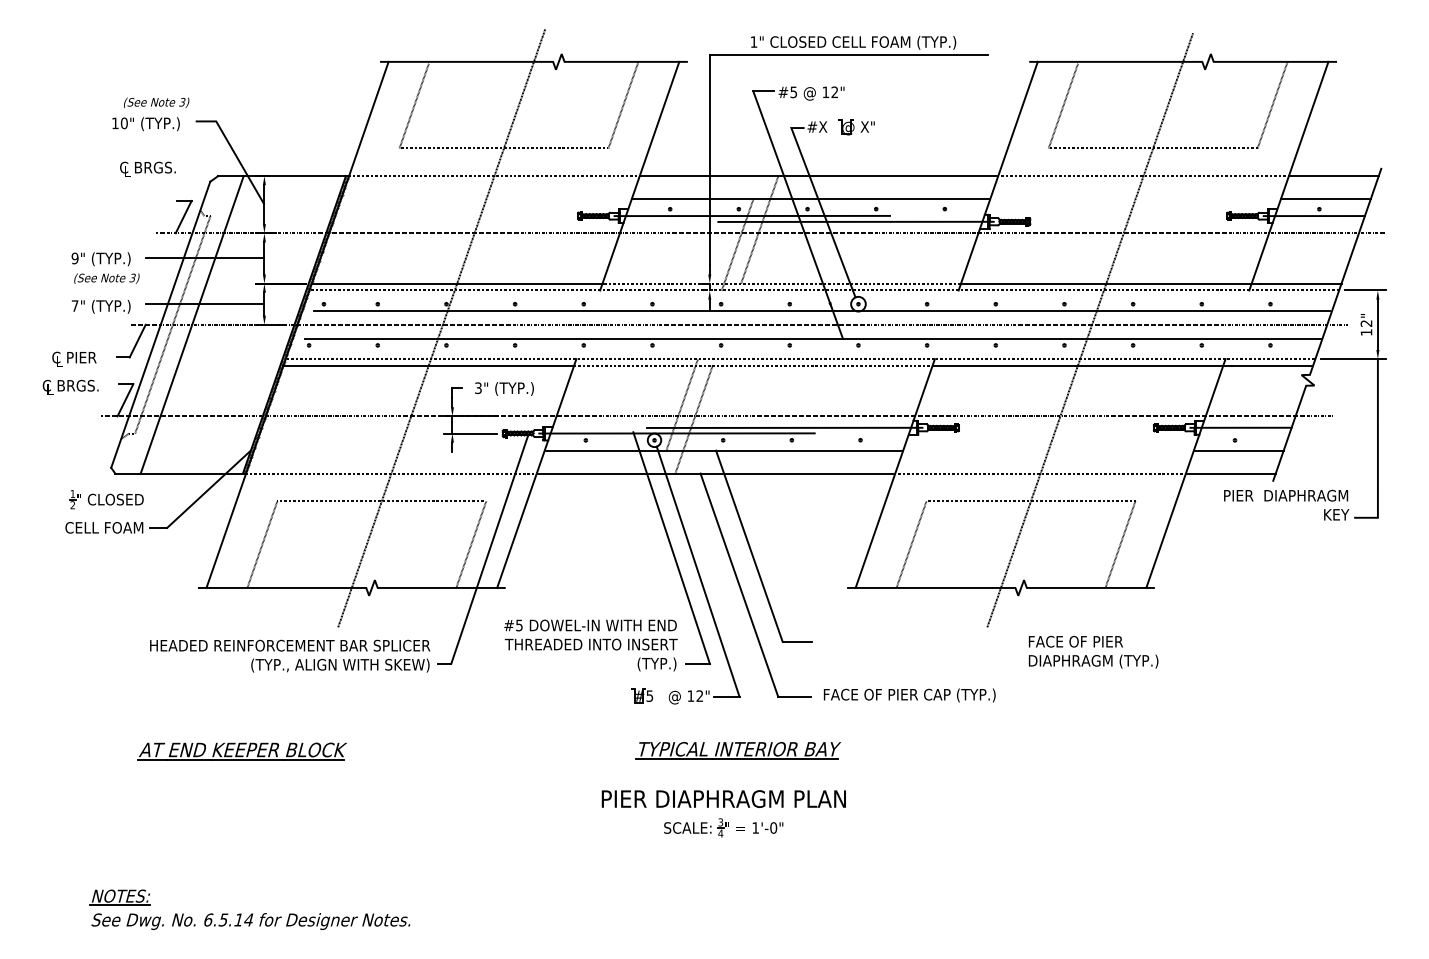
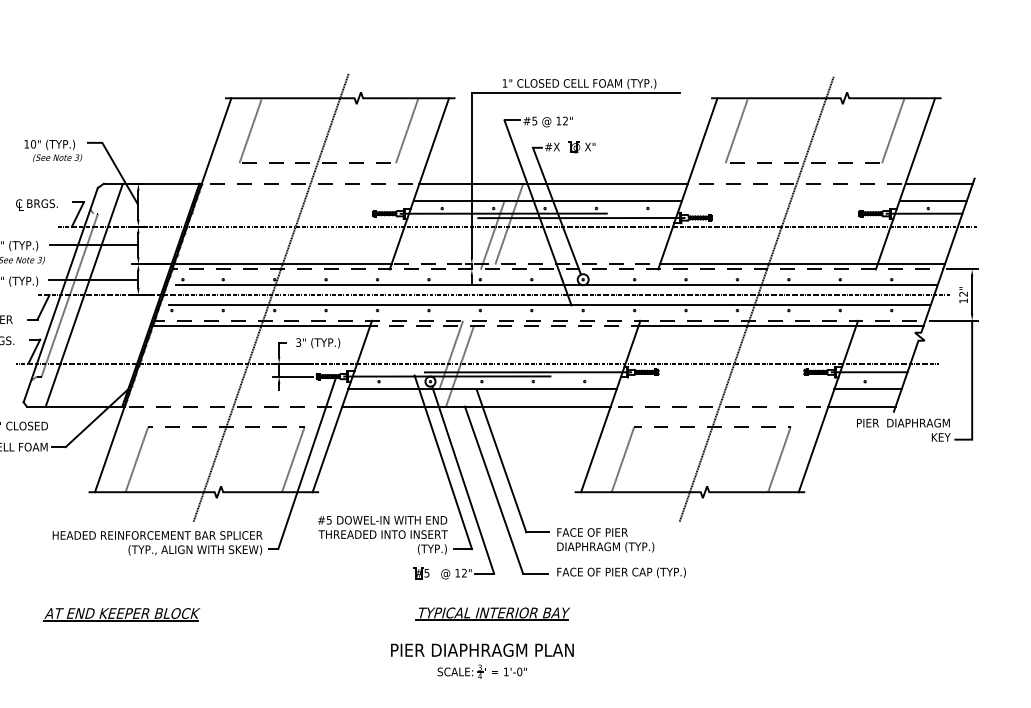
text: (156, 102) -> (57, 157), moved
text: (147, 168) -> (36, 204), moved
text: (1093, 652) -> (605, 540), moved

